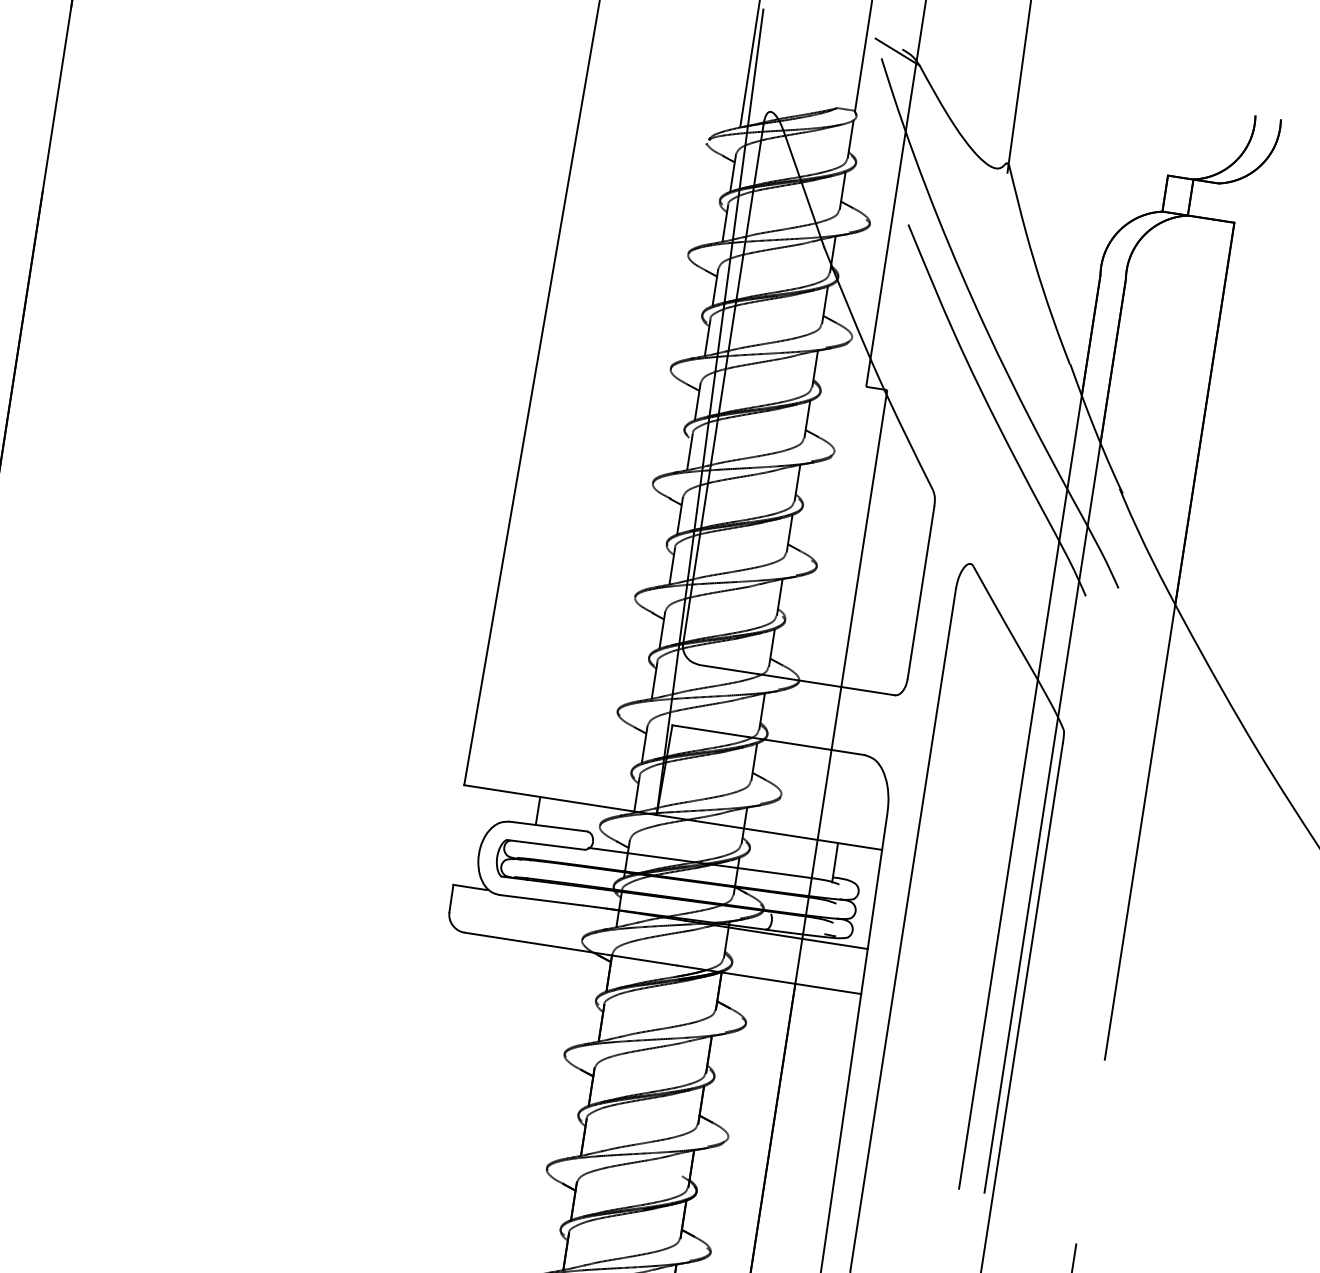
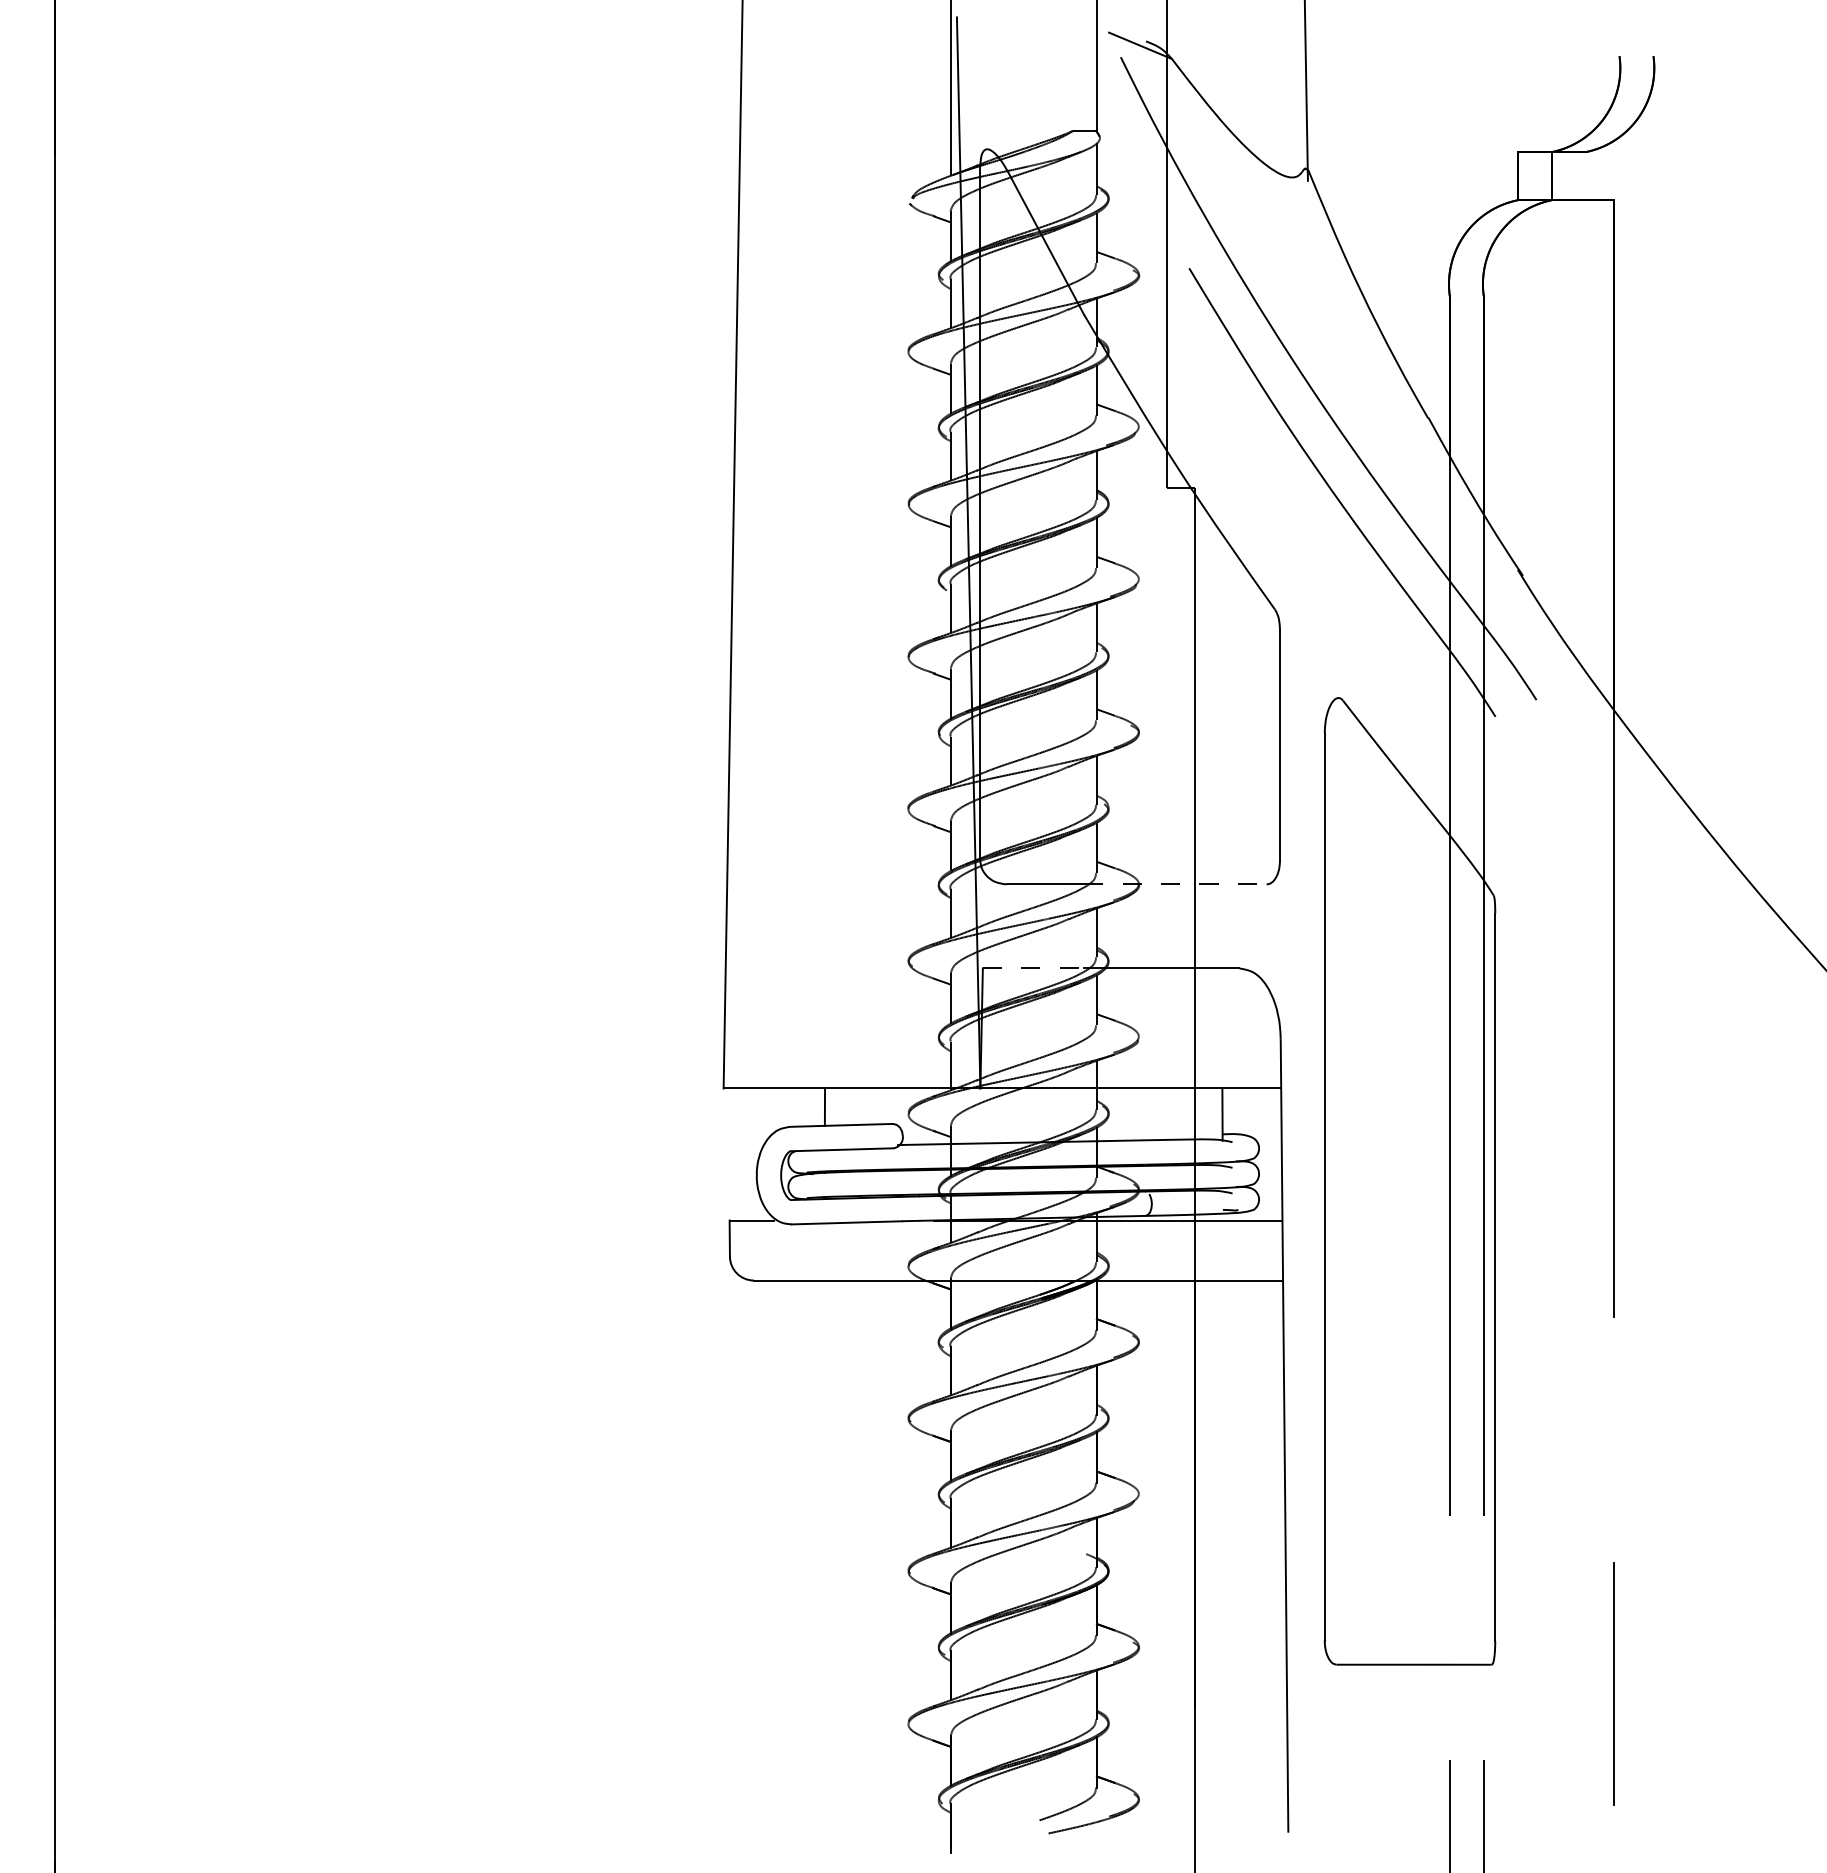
line: (826, 684) -> (1175, 884), solid -> dashed
line: (710, 731) -> (1033, 968), solid -> dashed

